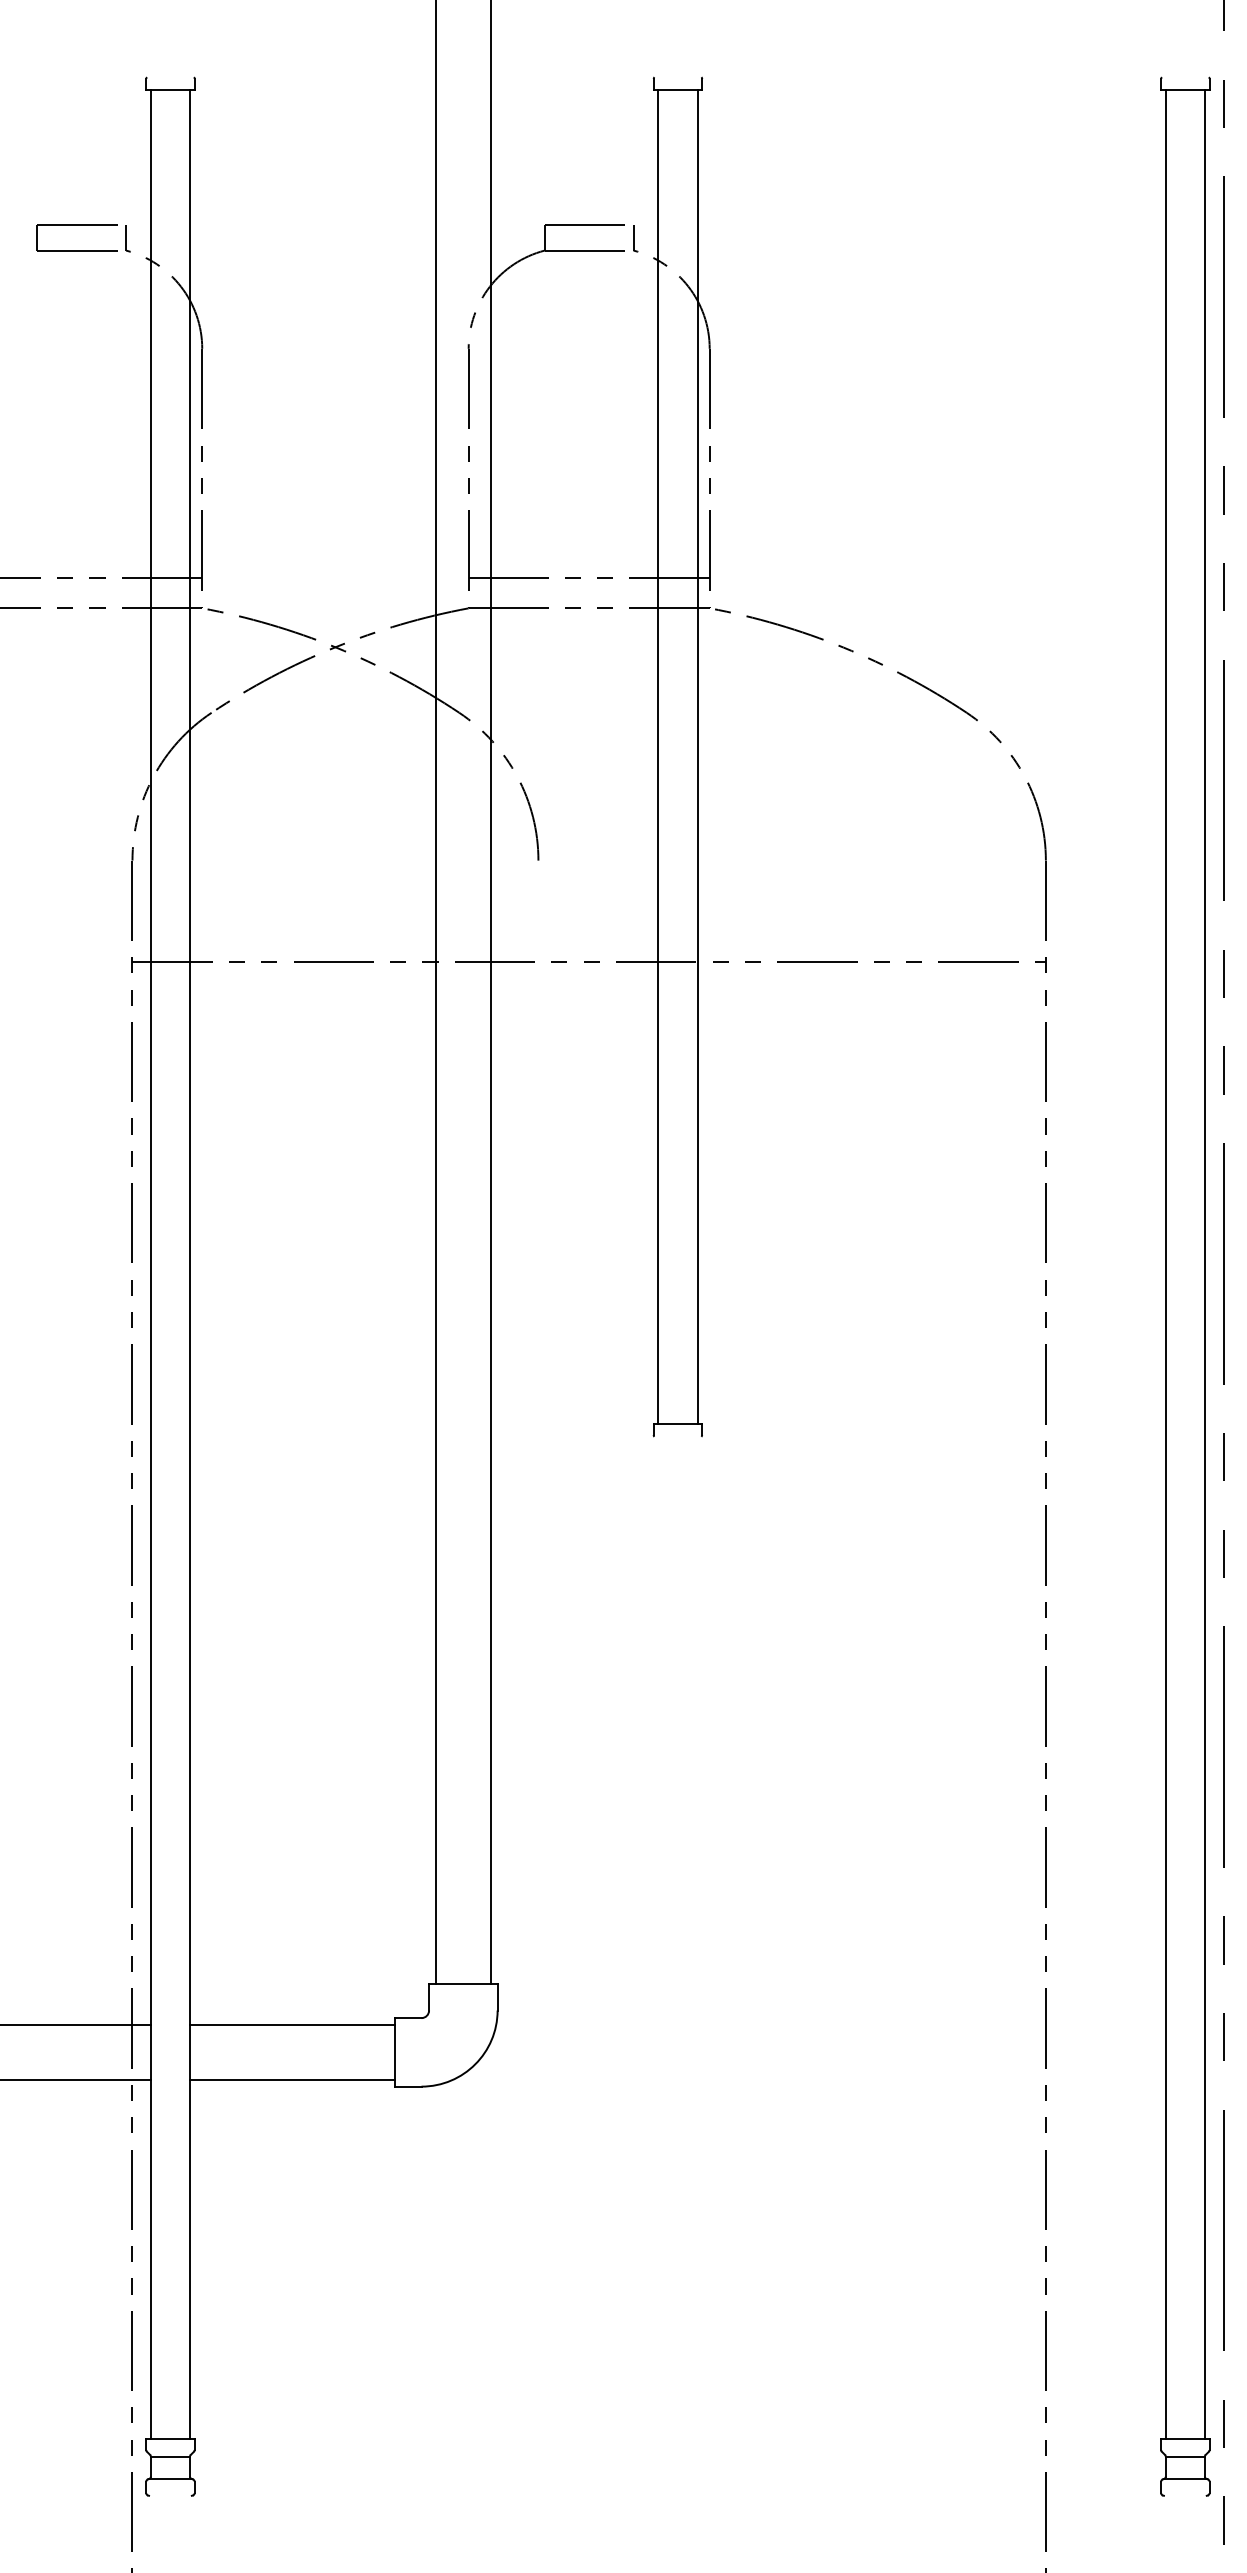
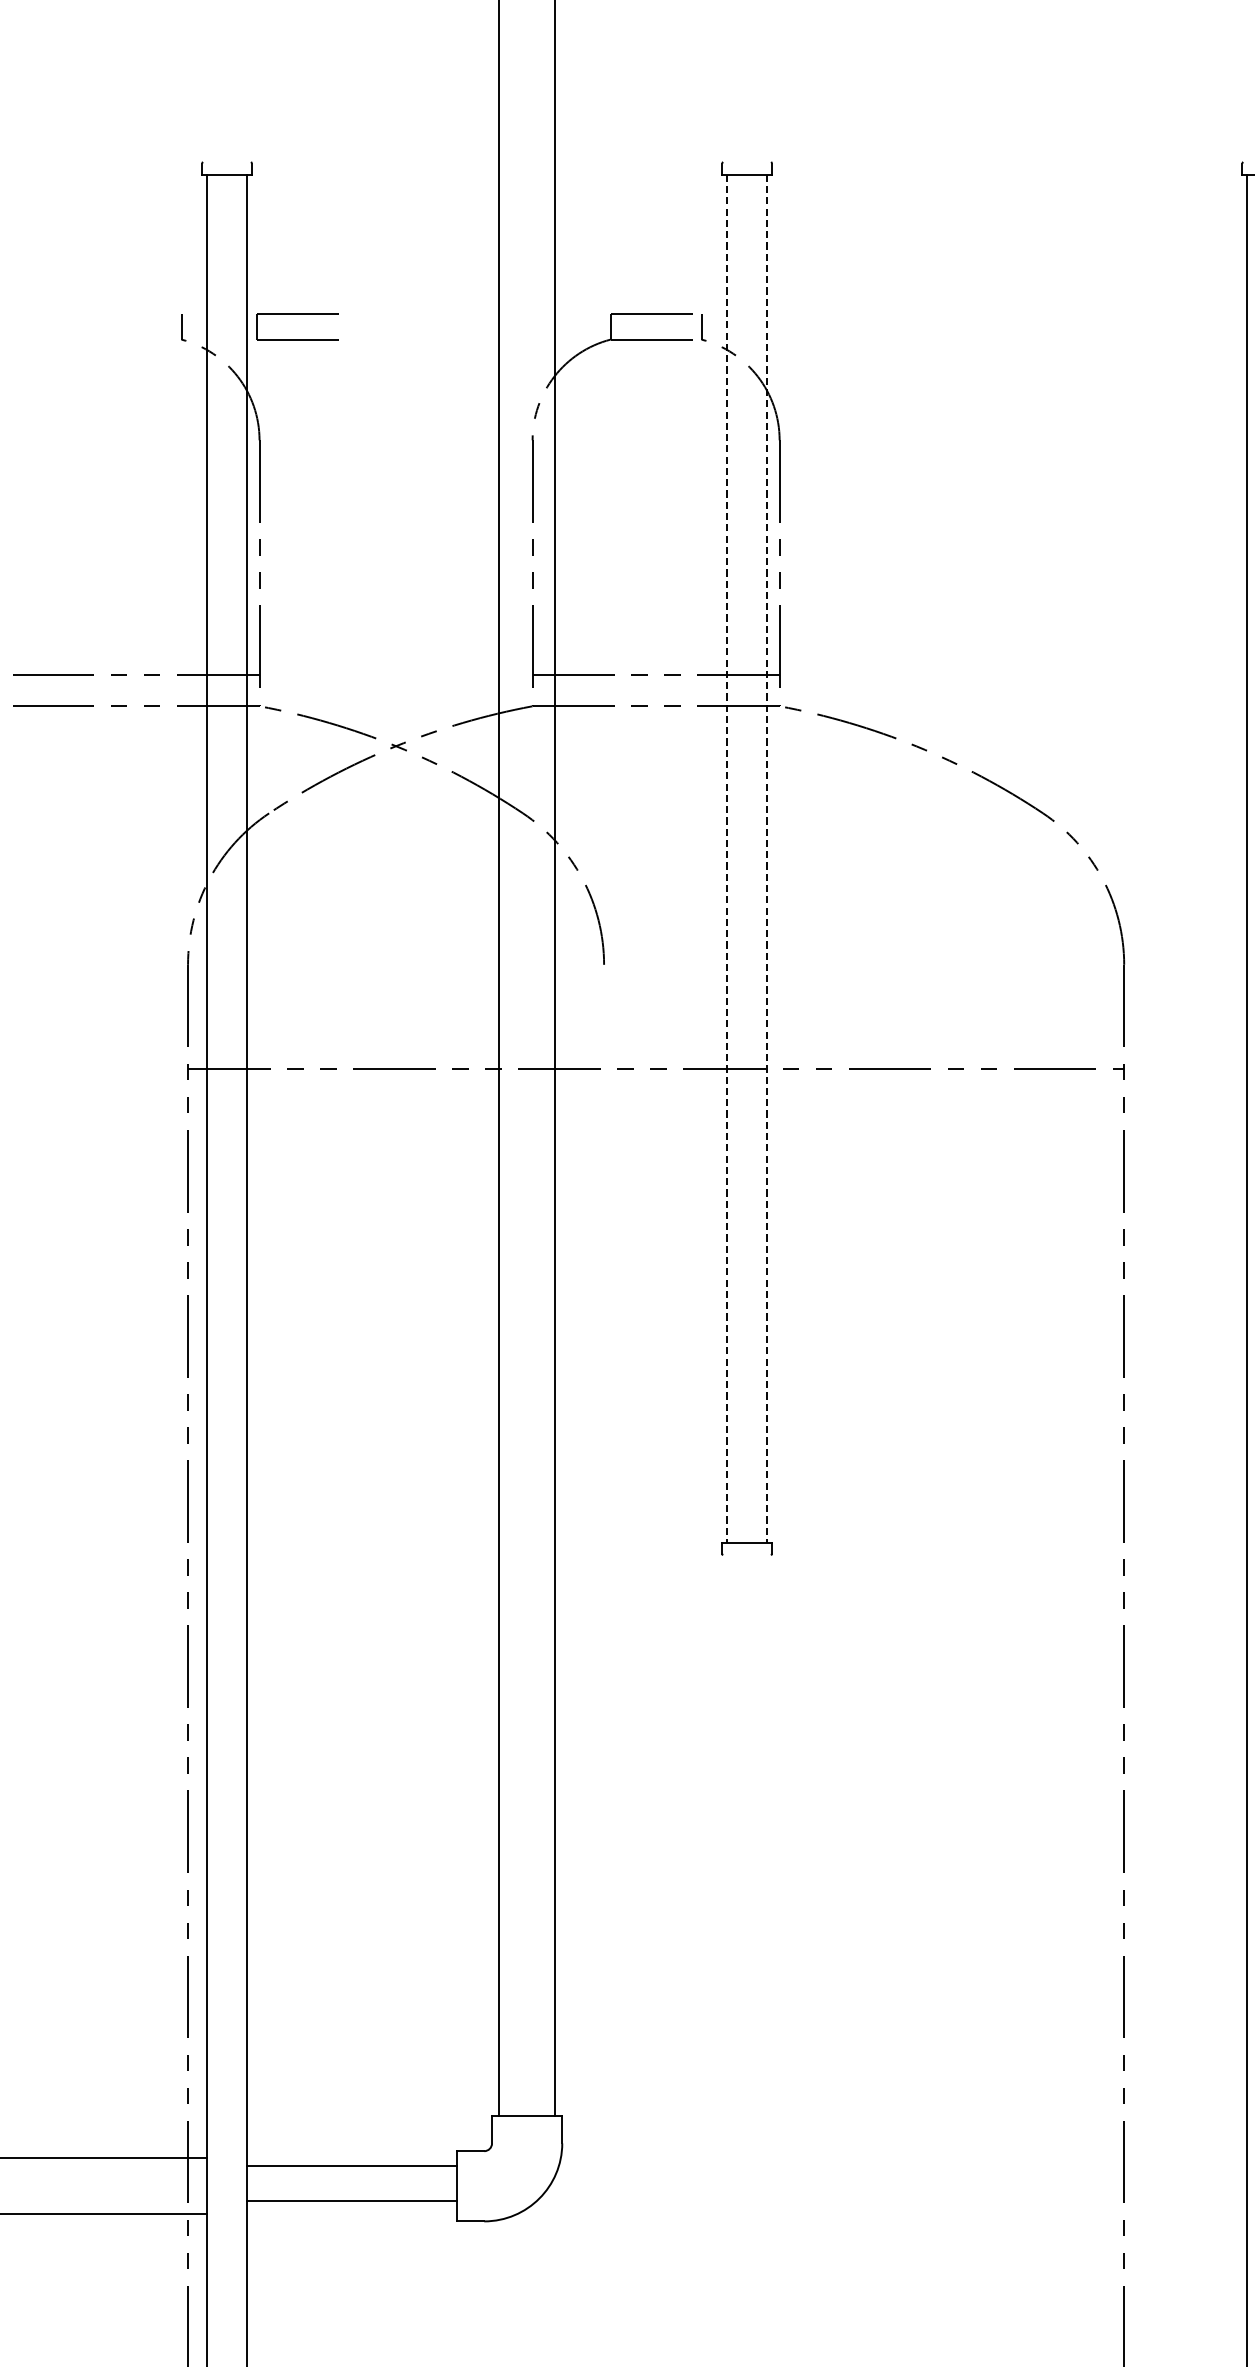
part: (76, 225) -> (296, 313), moved
line: (658, 757) -> (727, 859), solid -> dashed
line: (697, 757) -> (767, 859), solid -> dashed
line: (292, 2024) -> (352, 2200), moved
line: (292, 2079) -> (352, 2165), moved

